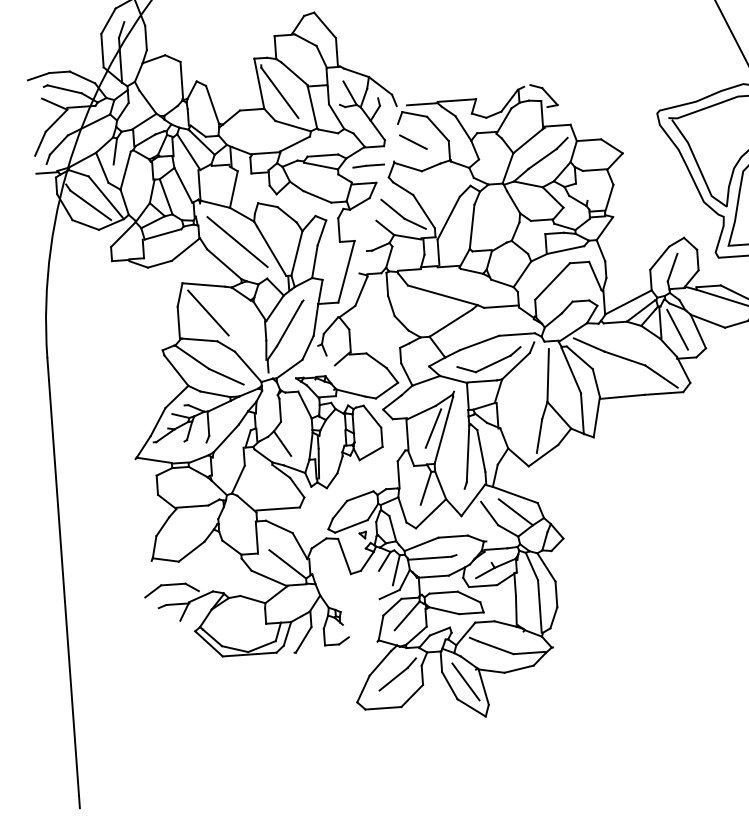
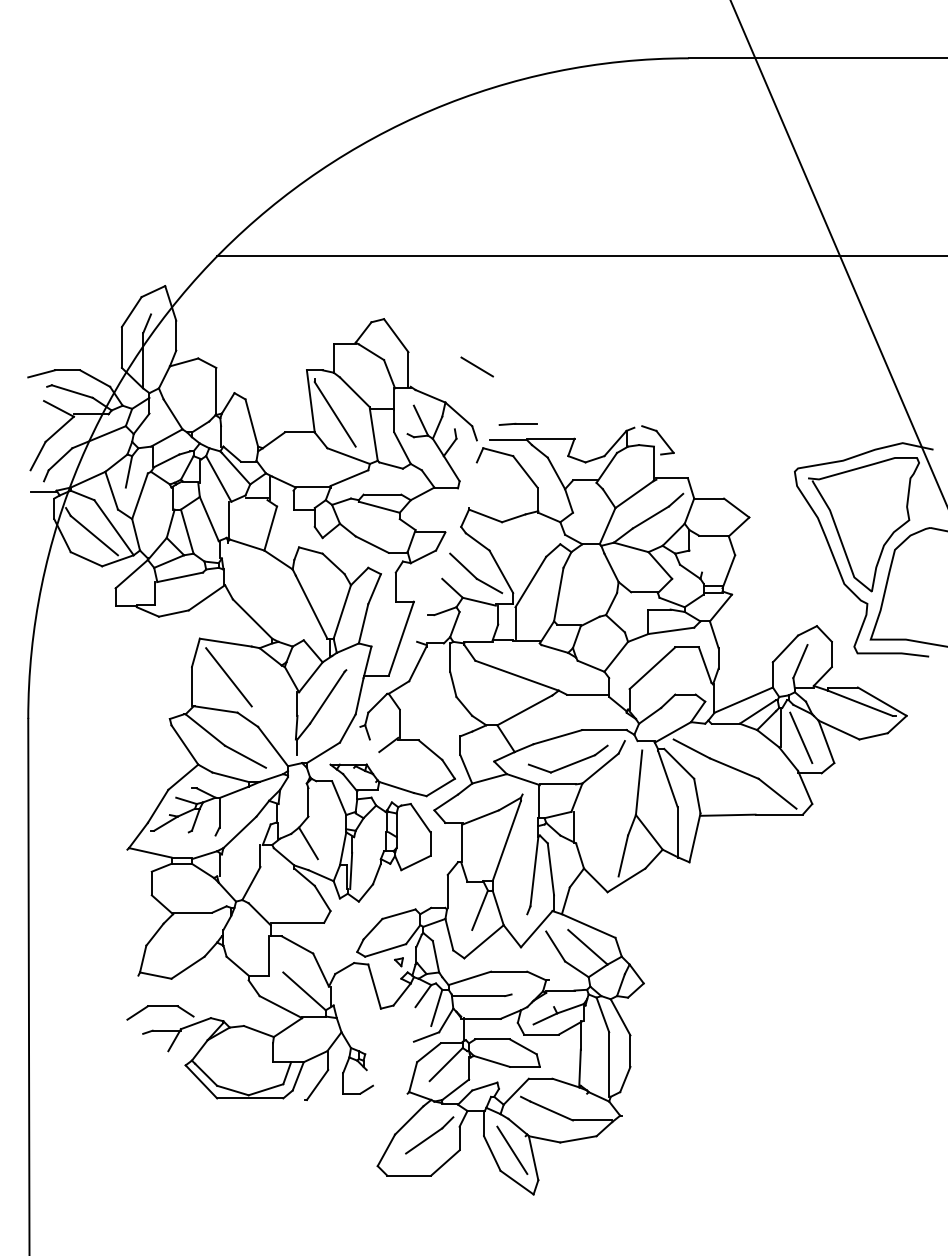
line: (412, 141) -> (476, 366), moved
part: (367, 165) -> (517, 423), moved
line: (237, 242) -> (270, 593), removed
line: (433, 428) -> (494, 837), removed

